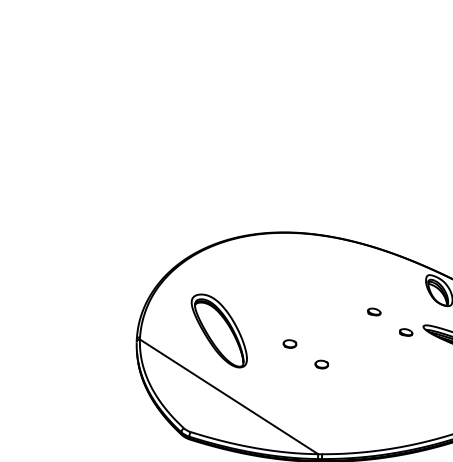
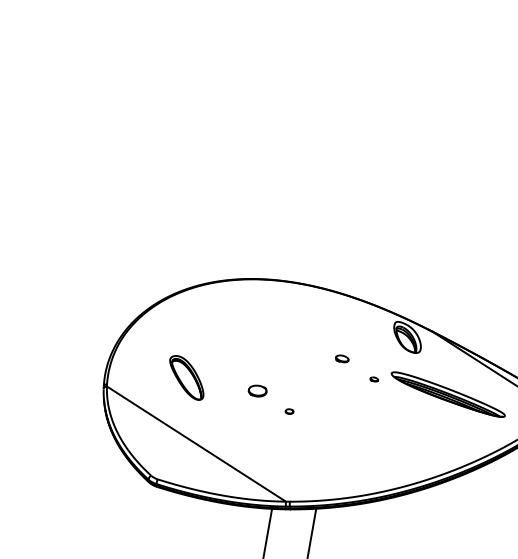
part: (219, 330) -> (186, 377), size x0.6
part: (406, 332) -> (374, 379), size x0.6
part: (289, 343) -> (257, 390), size x1.4
part: (321, 364) -> (289, 411), size x0.6

